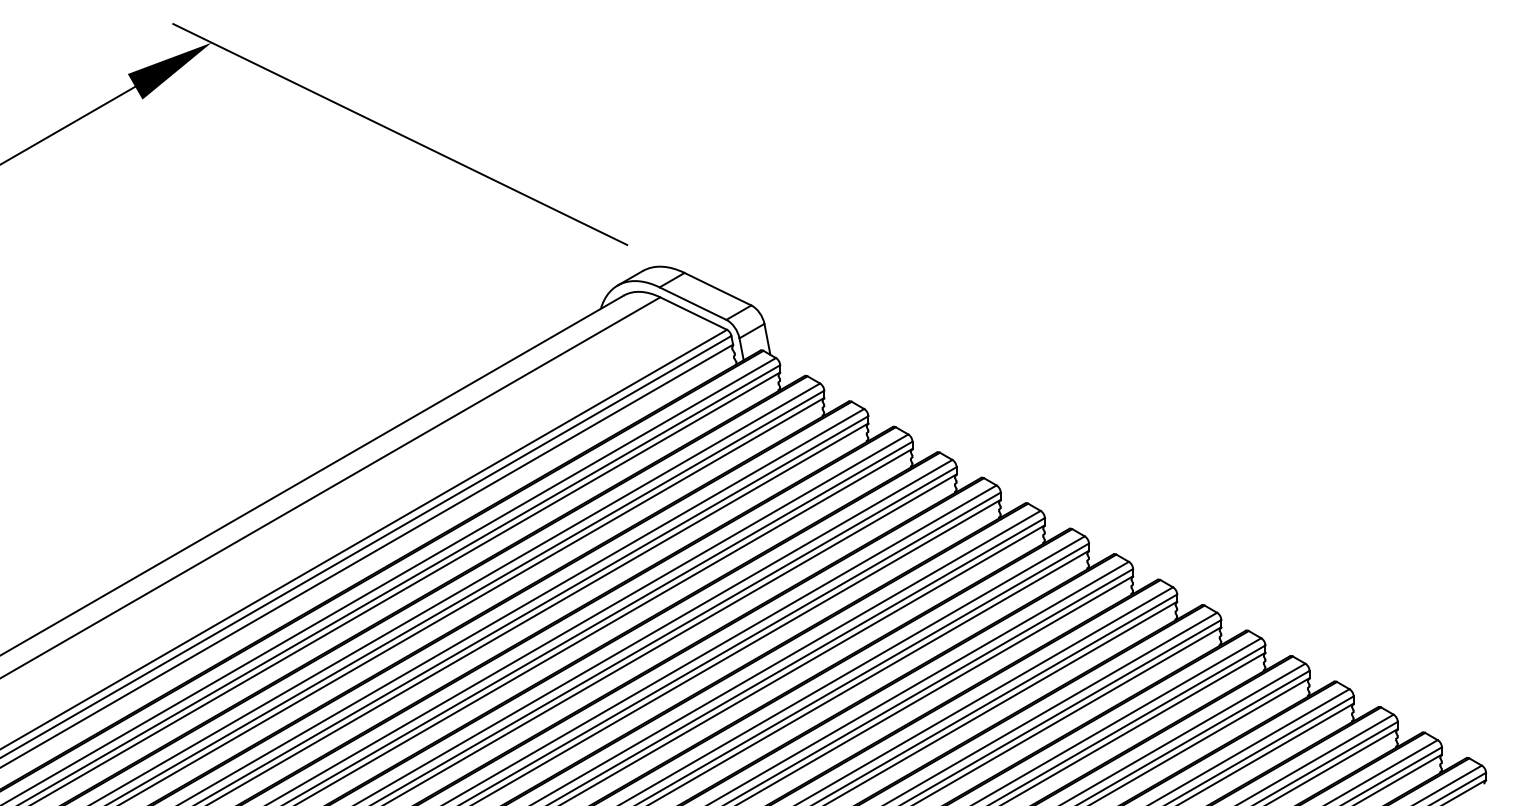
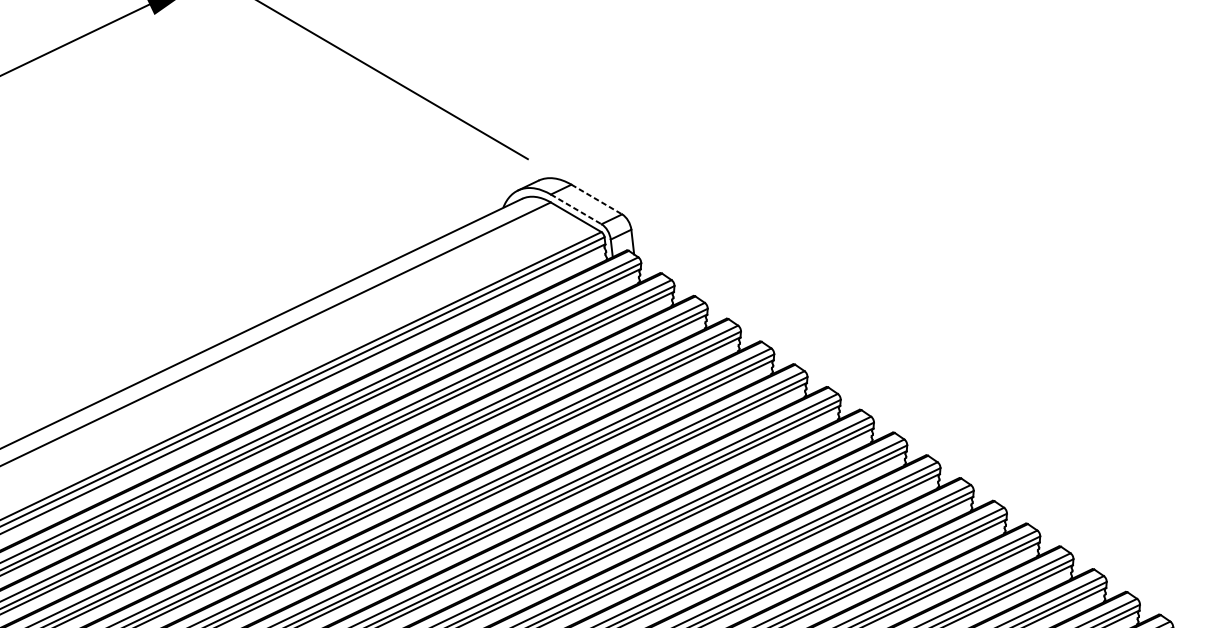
line: (718, 289) -> (597, 199), solid -> dashed
line: (693, 303) -> (576, 209), solid -> dashed

